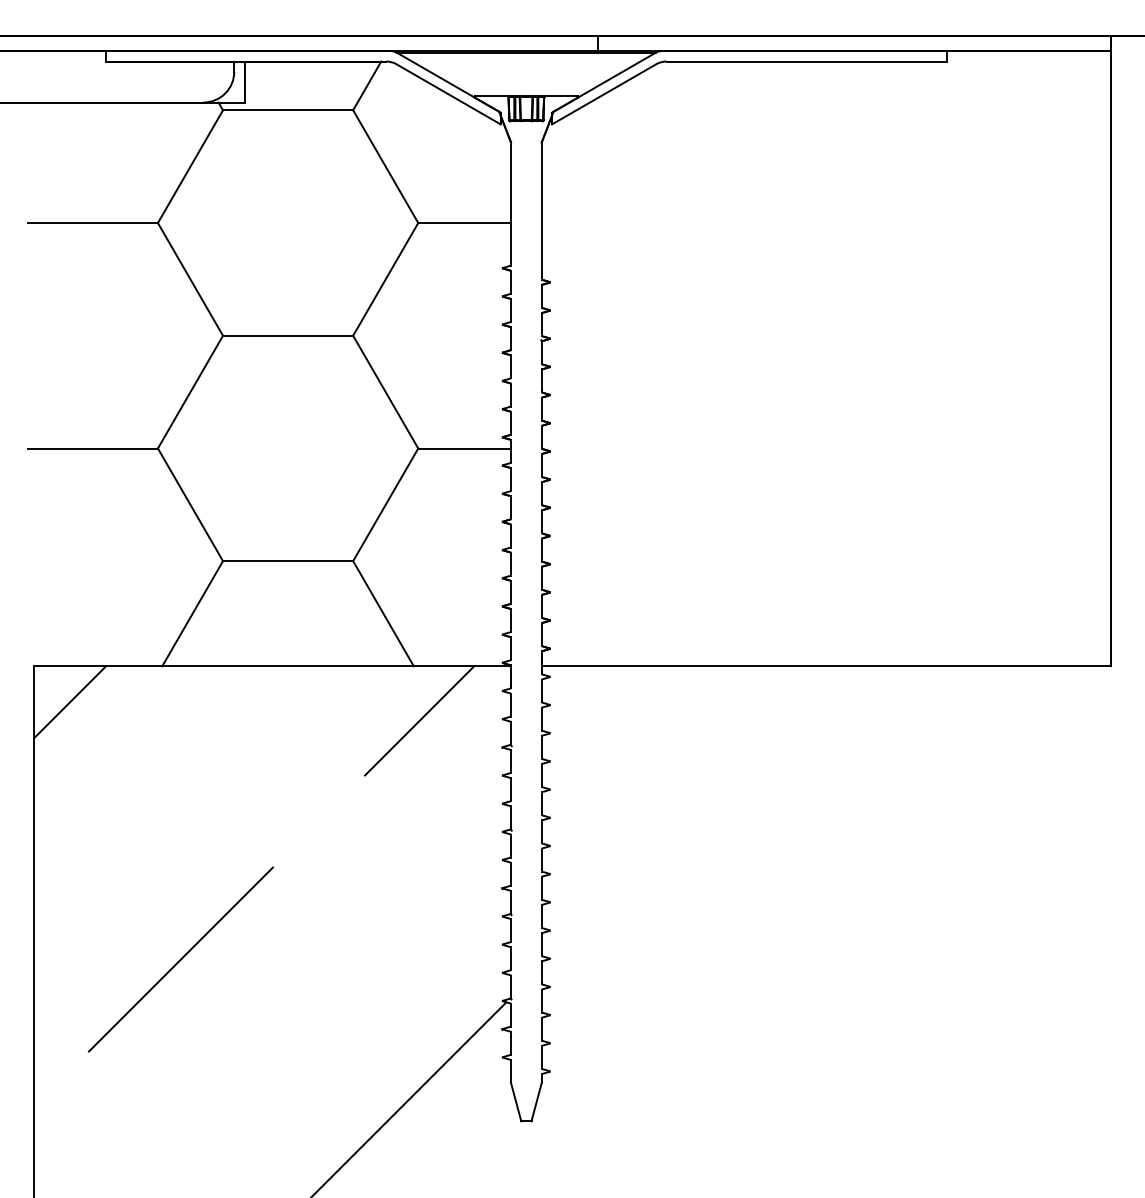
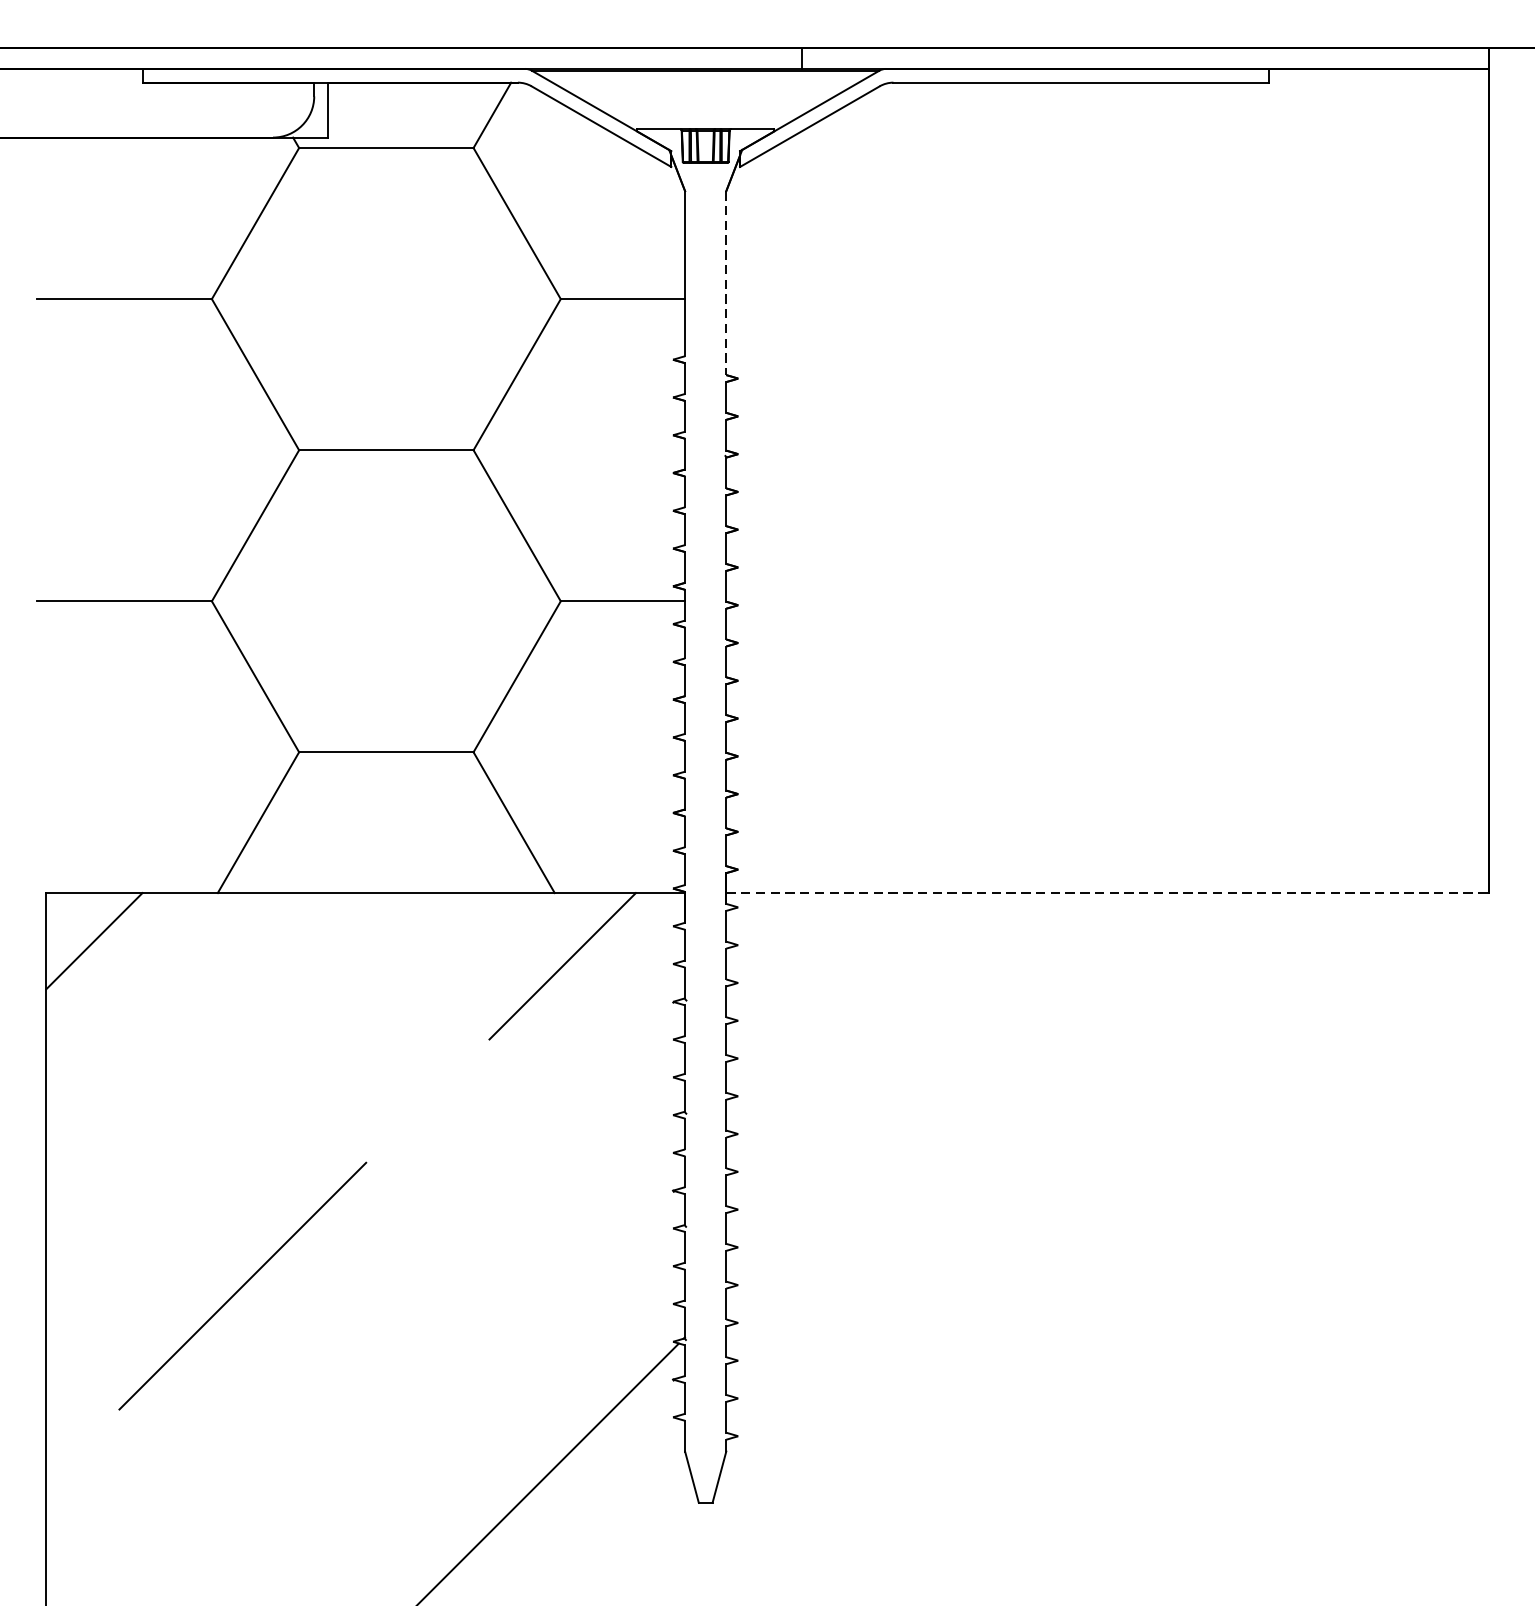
line: (541, 211) -> (725, 283), solid -> dashed
line: (826, 666) -> (1107, 893), solid -> dashed

